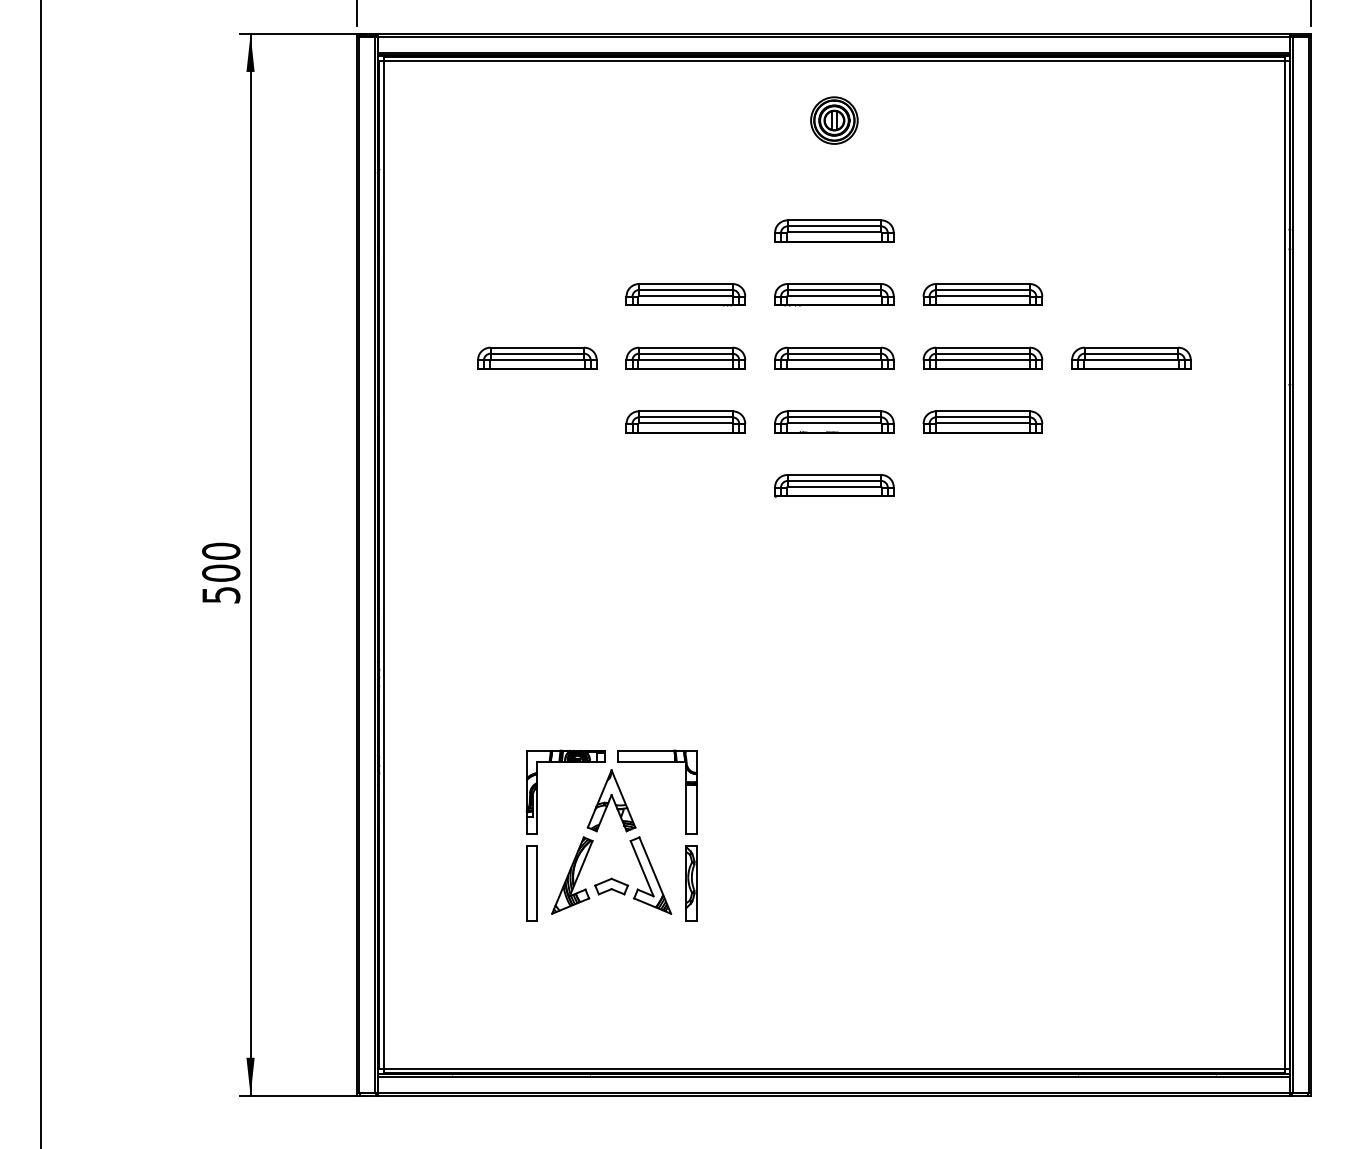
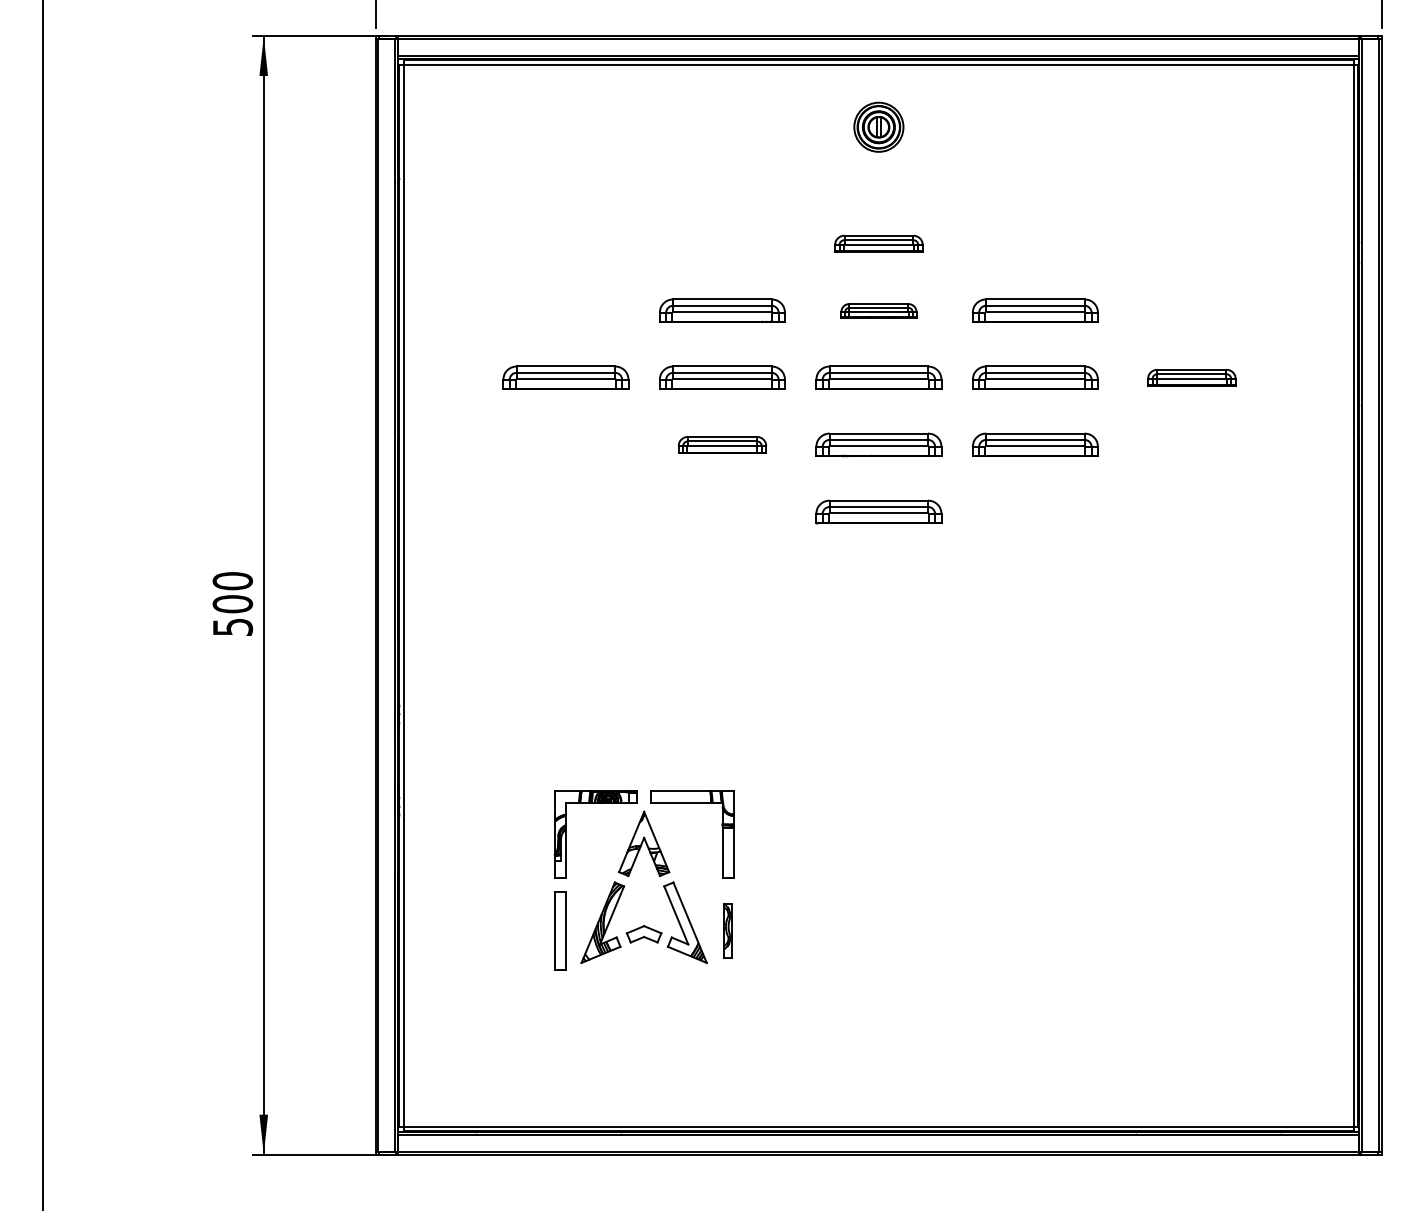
part: (834, 230) -> (878, 243), size x0.7
part: (834, 294) -> (878, 310), size x0.6
part: (1131, 357) -> (1191, 376), size x0.7
part: (685, 421) -> (722, 444), size x0.7
part: (691, 883) -> (728, 931), size x0.7

